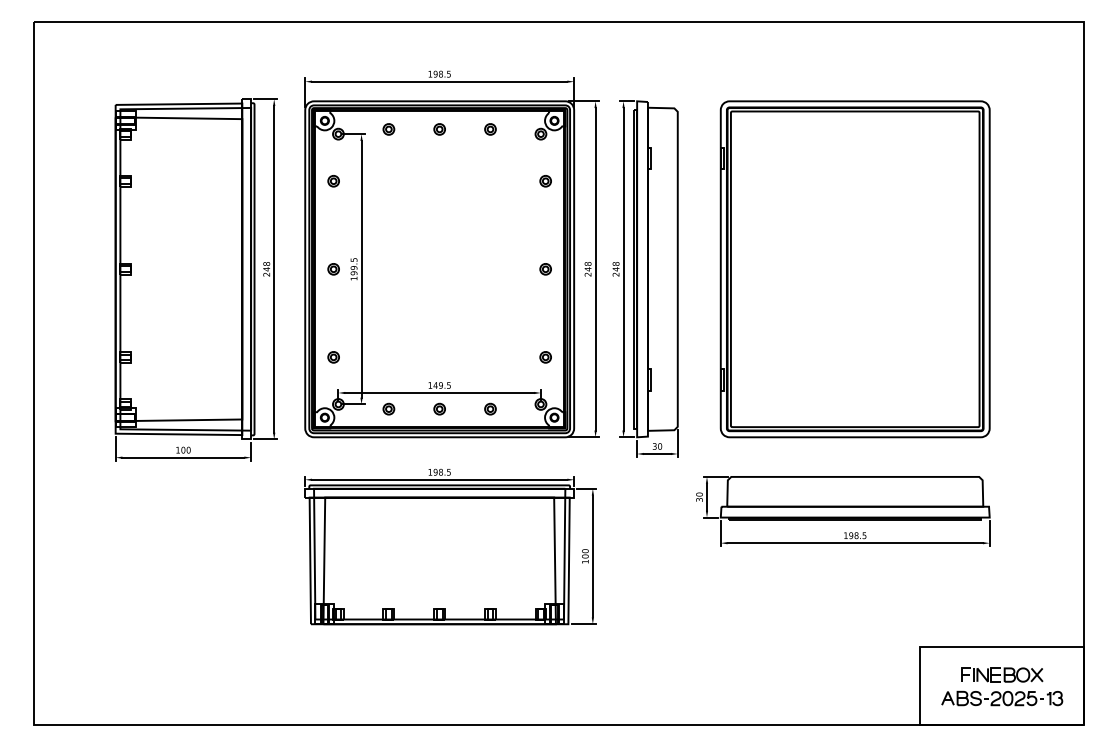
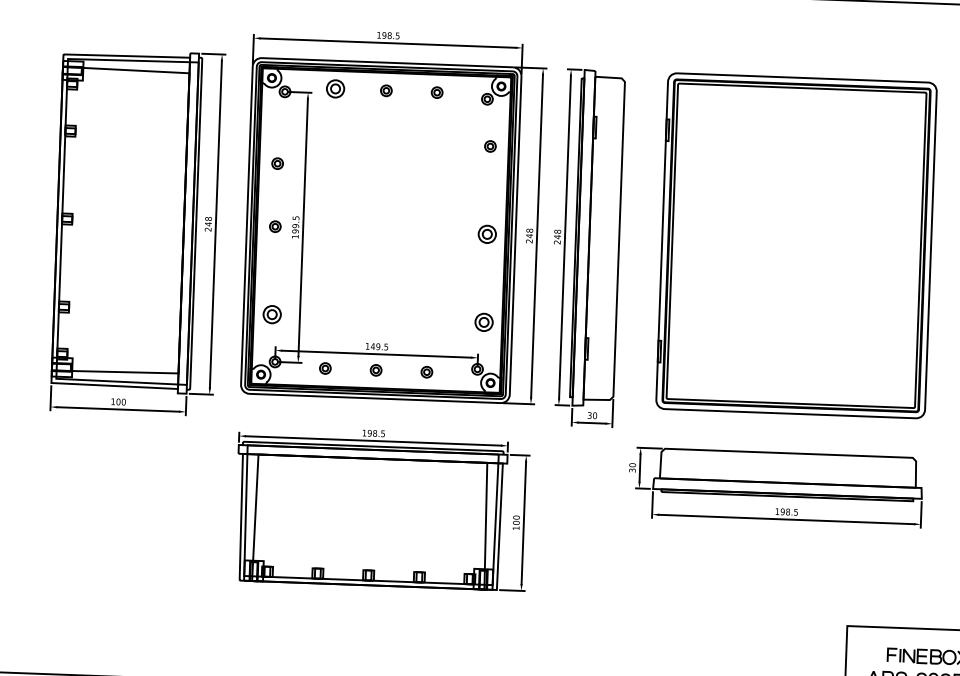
part: (388, 129) -> (335, 89), size x1.6
part: (333, 181) -> (277, 163), moved
part: (545, 269) -> (487, 234), size x1.6
part: (333, 357) -> (271, 314), size x1.6
part: (545, 357) -> (483, 322), size x1.6

